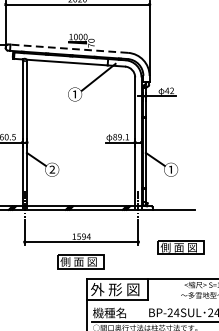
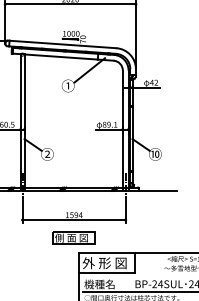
line: (69, 48) -> (63, 44), dashed -> solid
text: (171, 168) -> (155, 153), ① -> ⑩
part: (181, 246) -> (164, 224), removed

